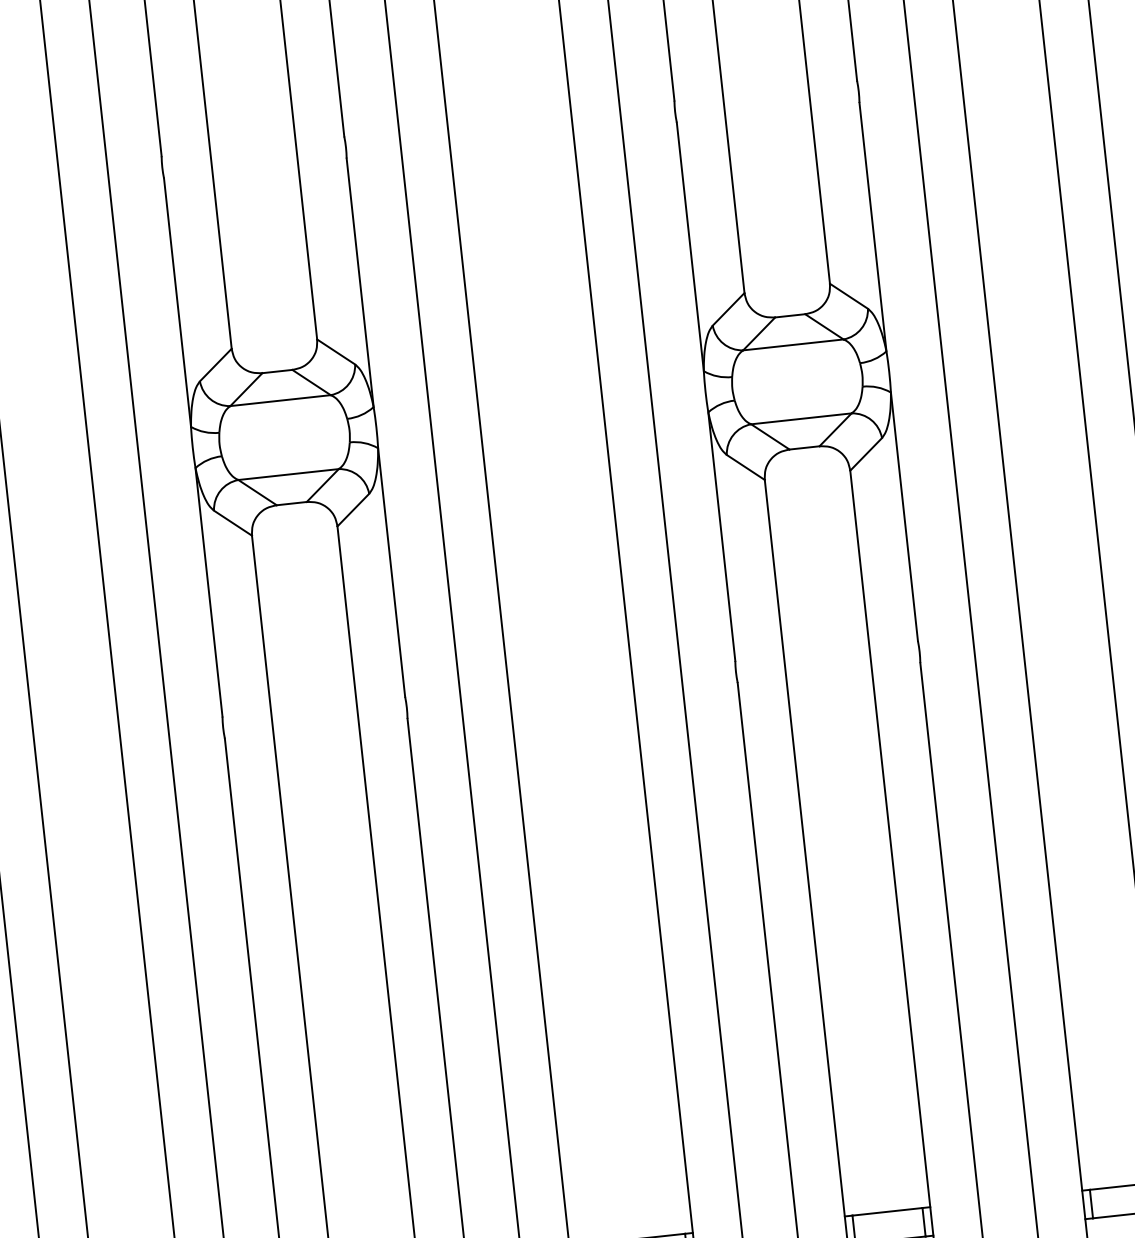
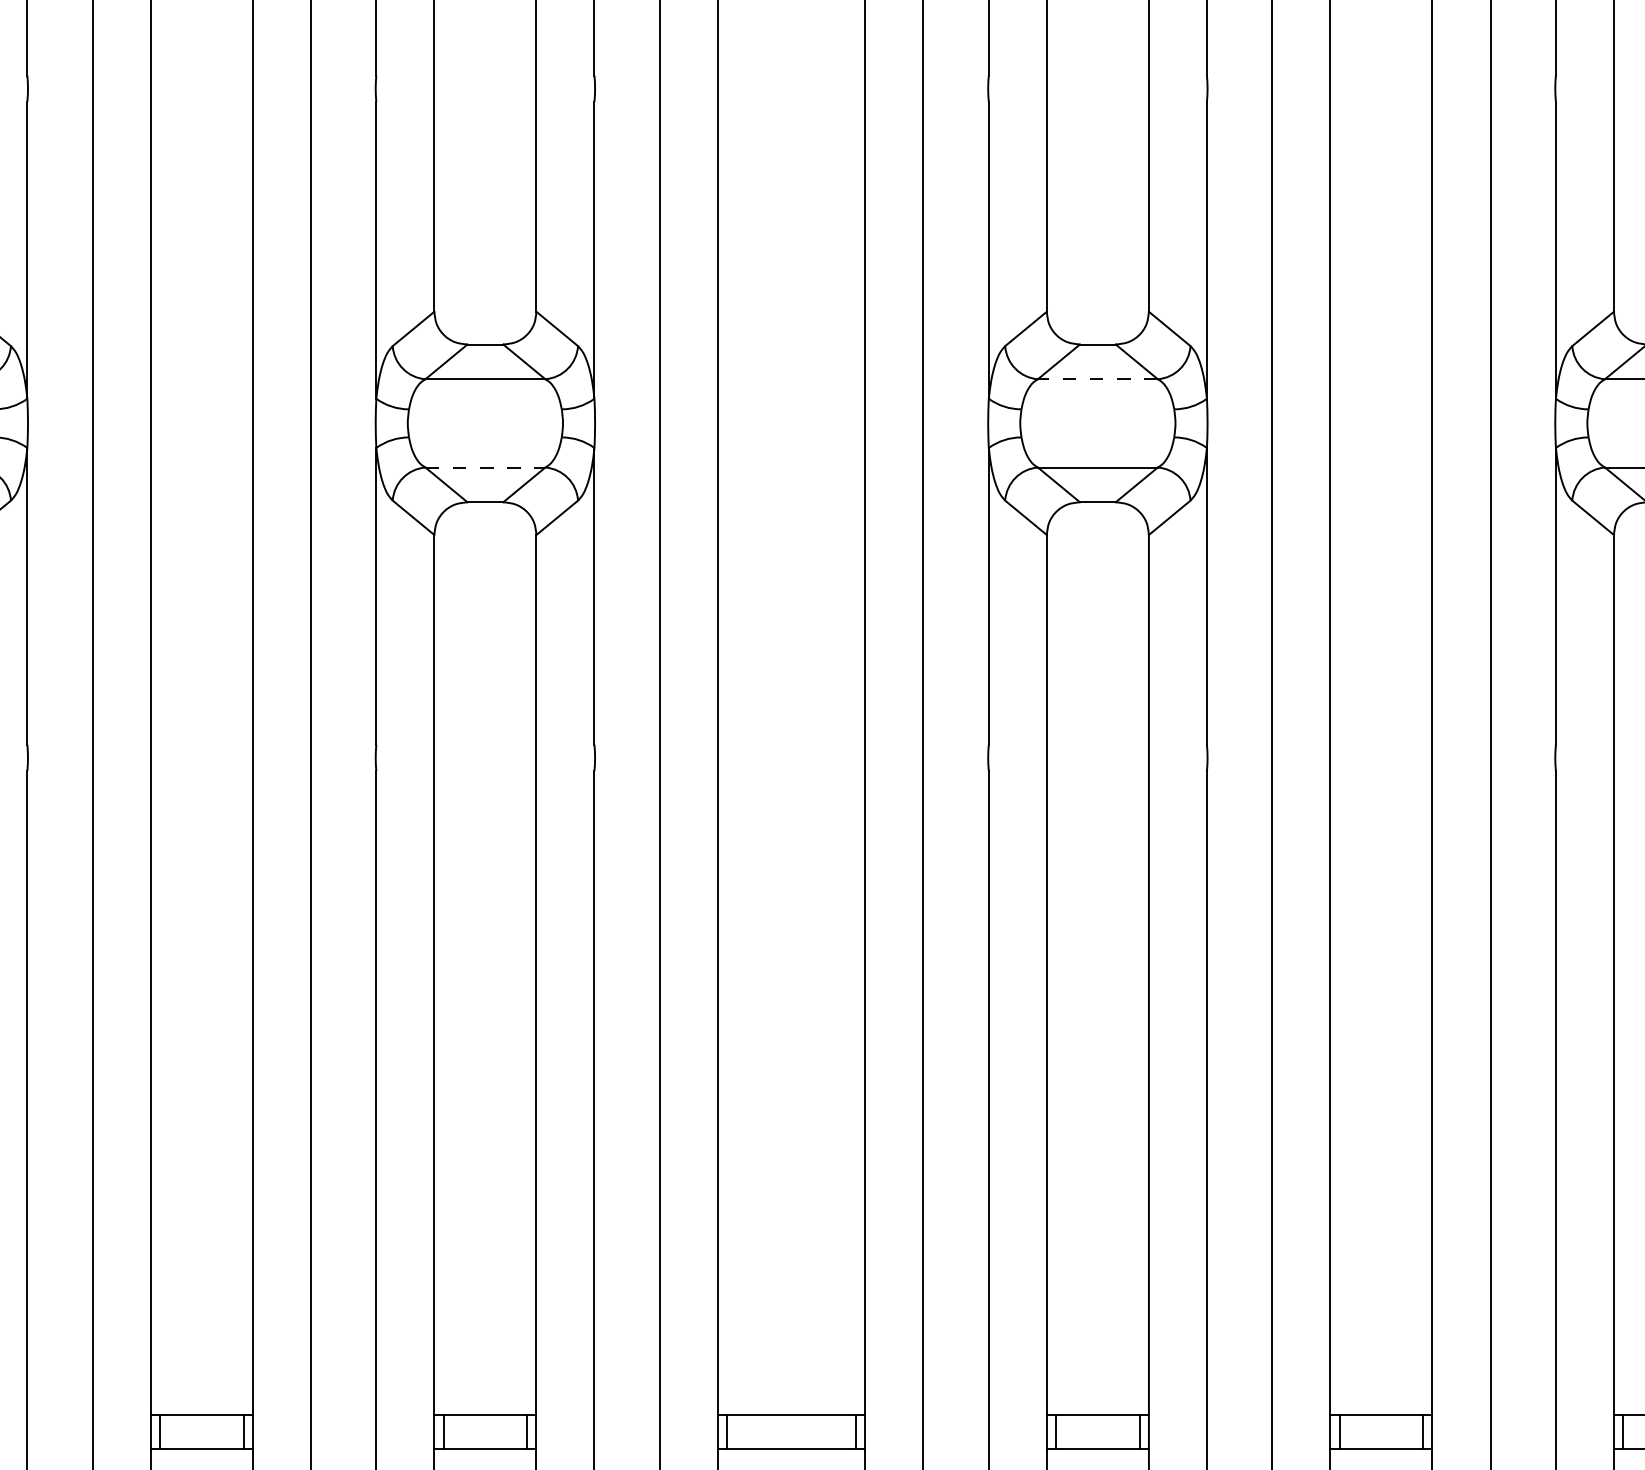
line: (793, 345) -> (1097, 379), solid -> dashed
line: (288, 474) -> (485, 467), solid -> dashed

